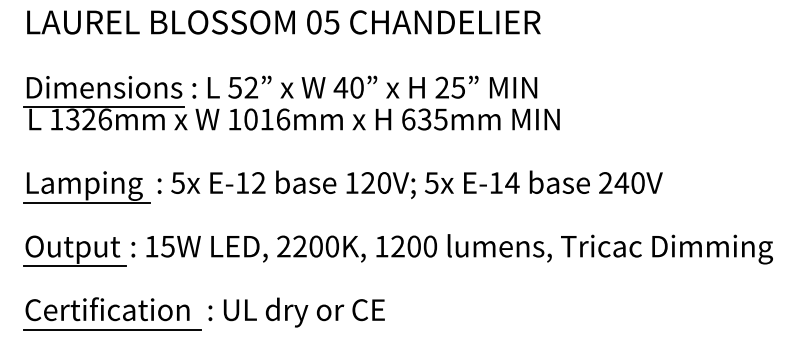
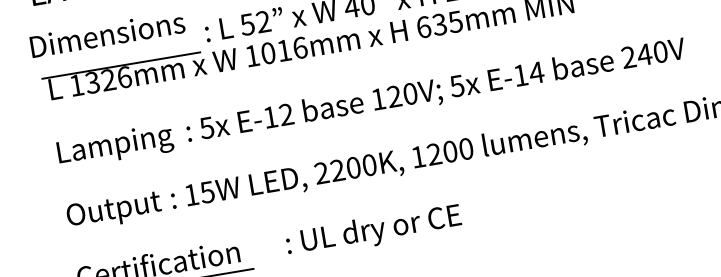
text: (104, 87) -> (107, 34), moved
line: (86, 202) -> (119, 162), removed
line: (74, 266) -> (118, 227), removed
text: (296, 312) -> (373, 231), moved

